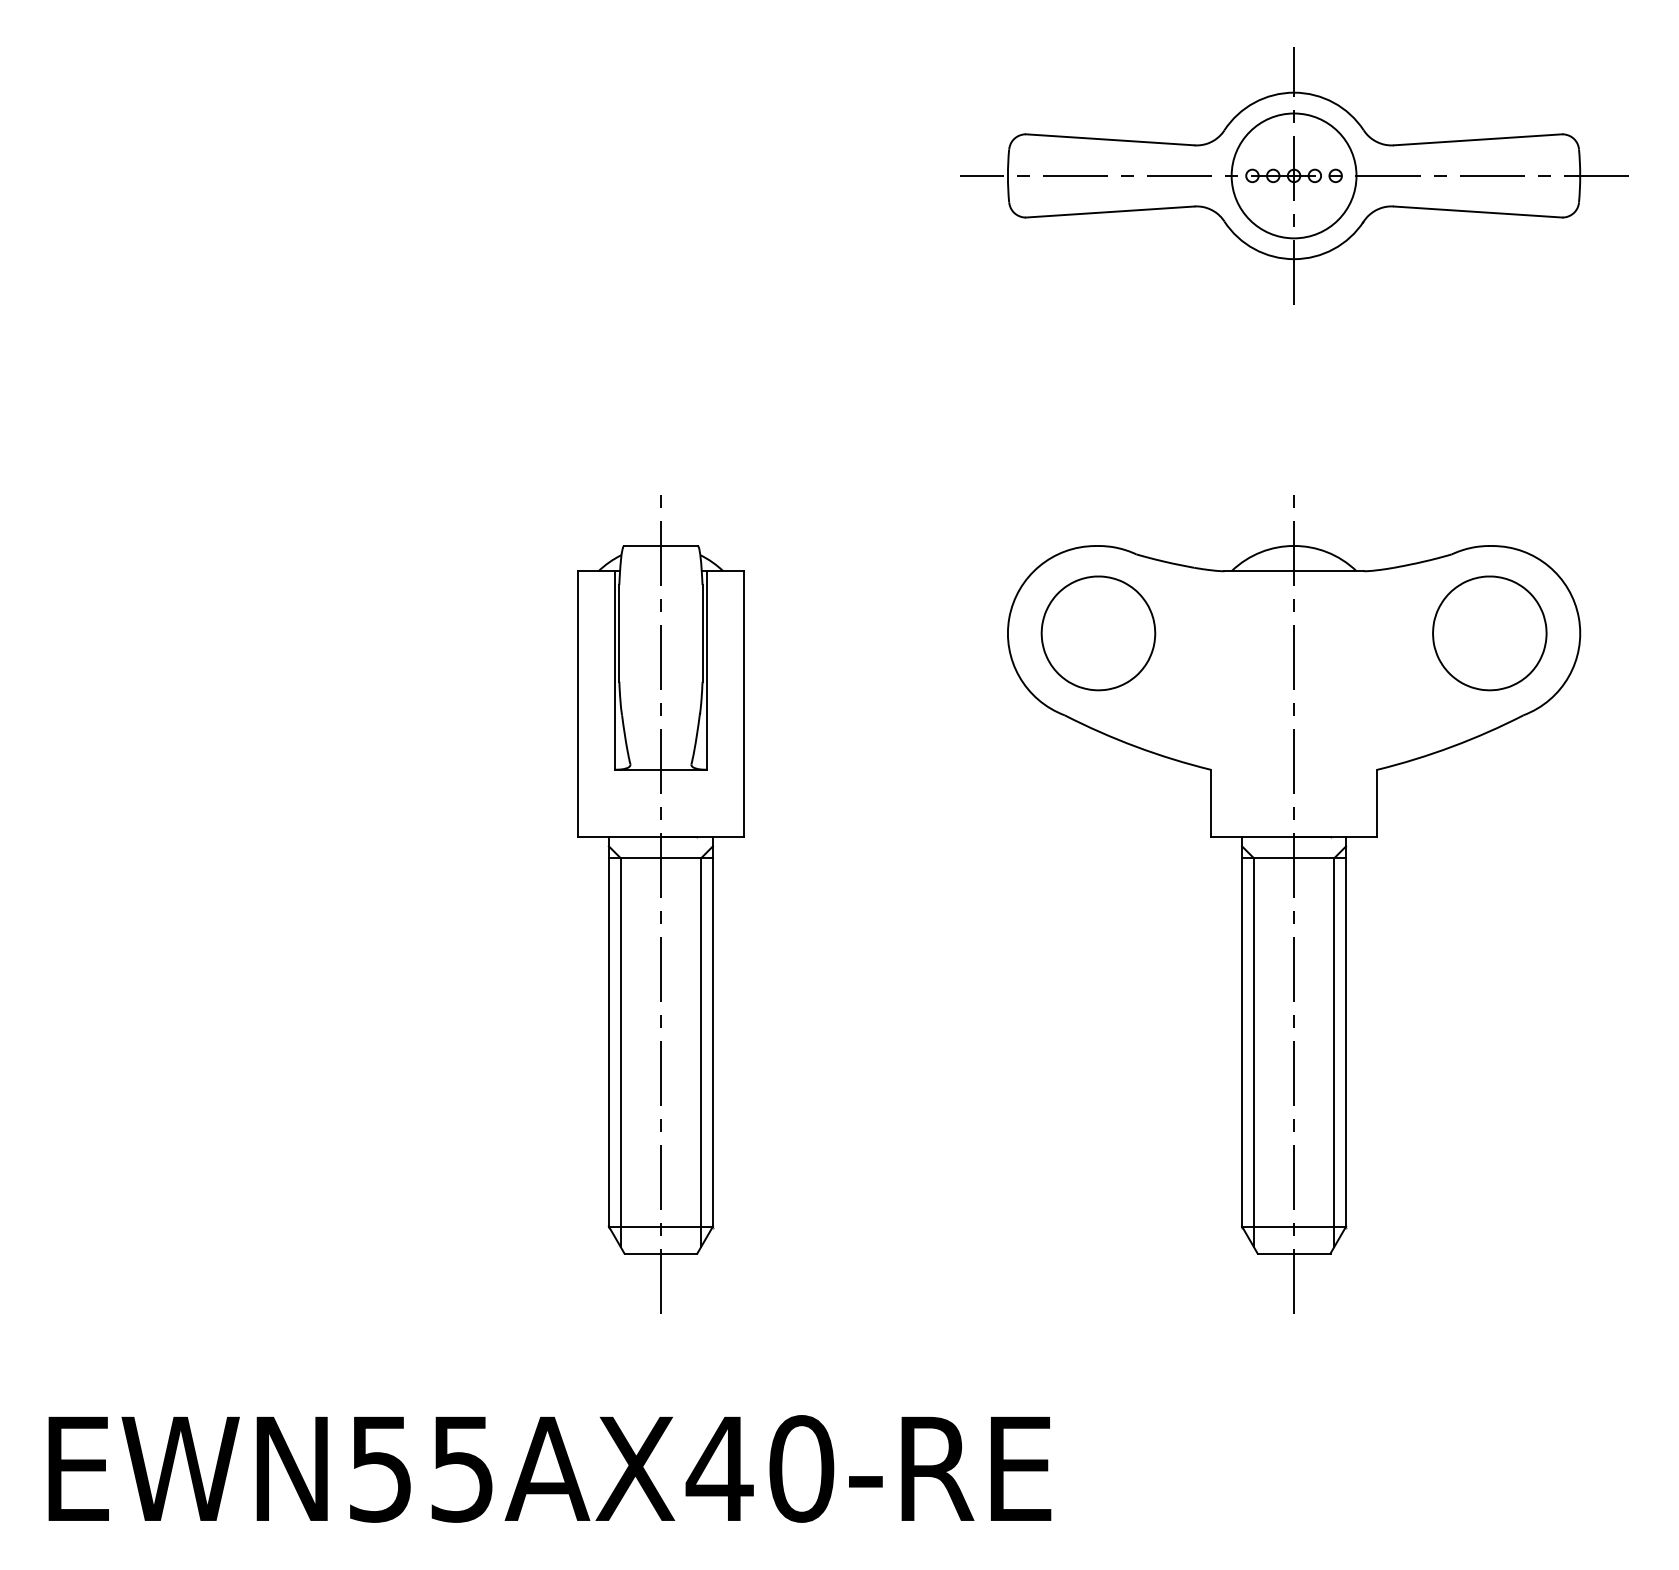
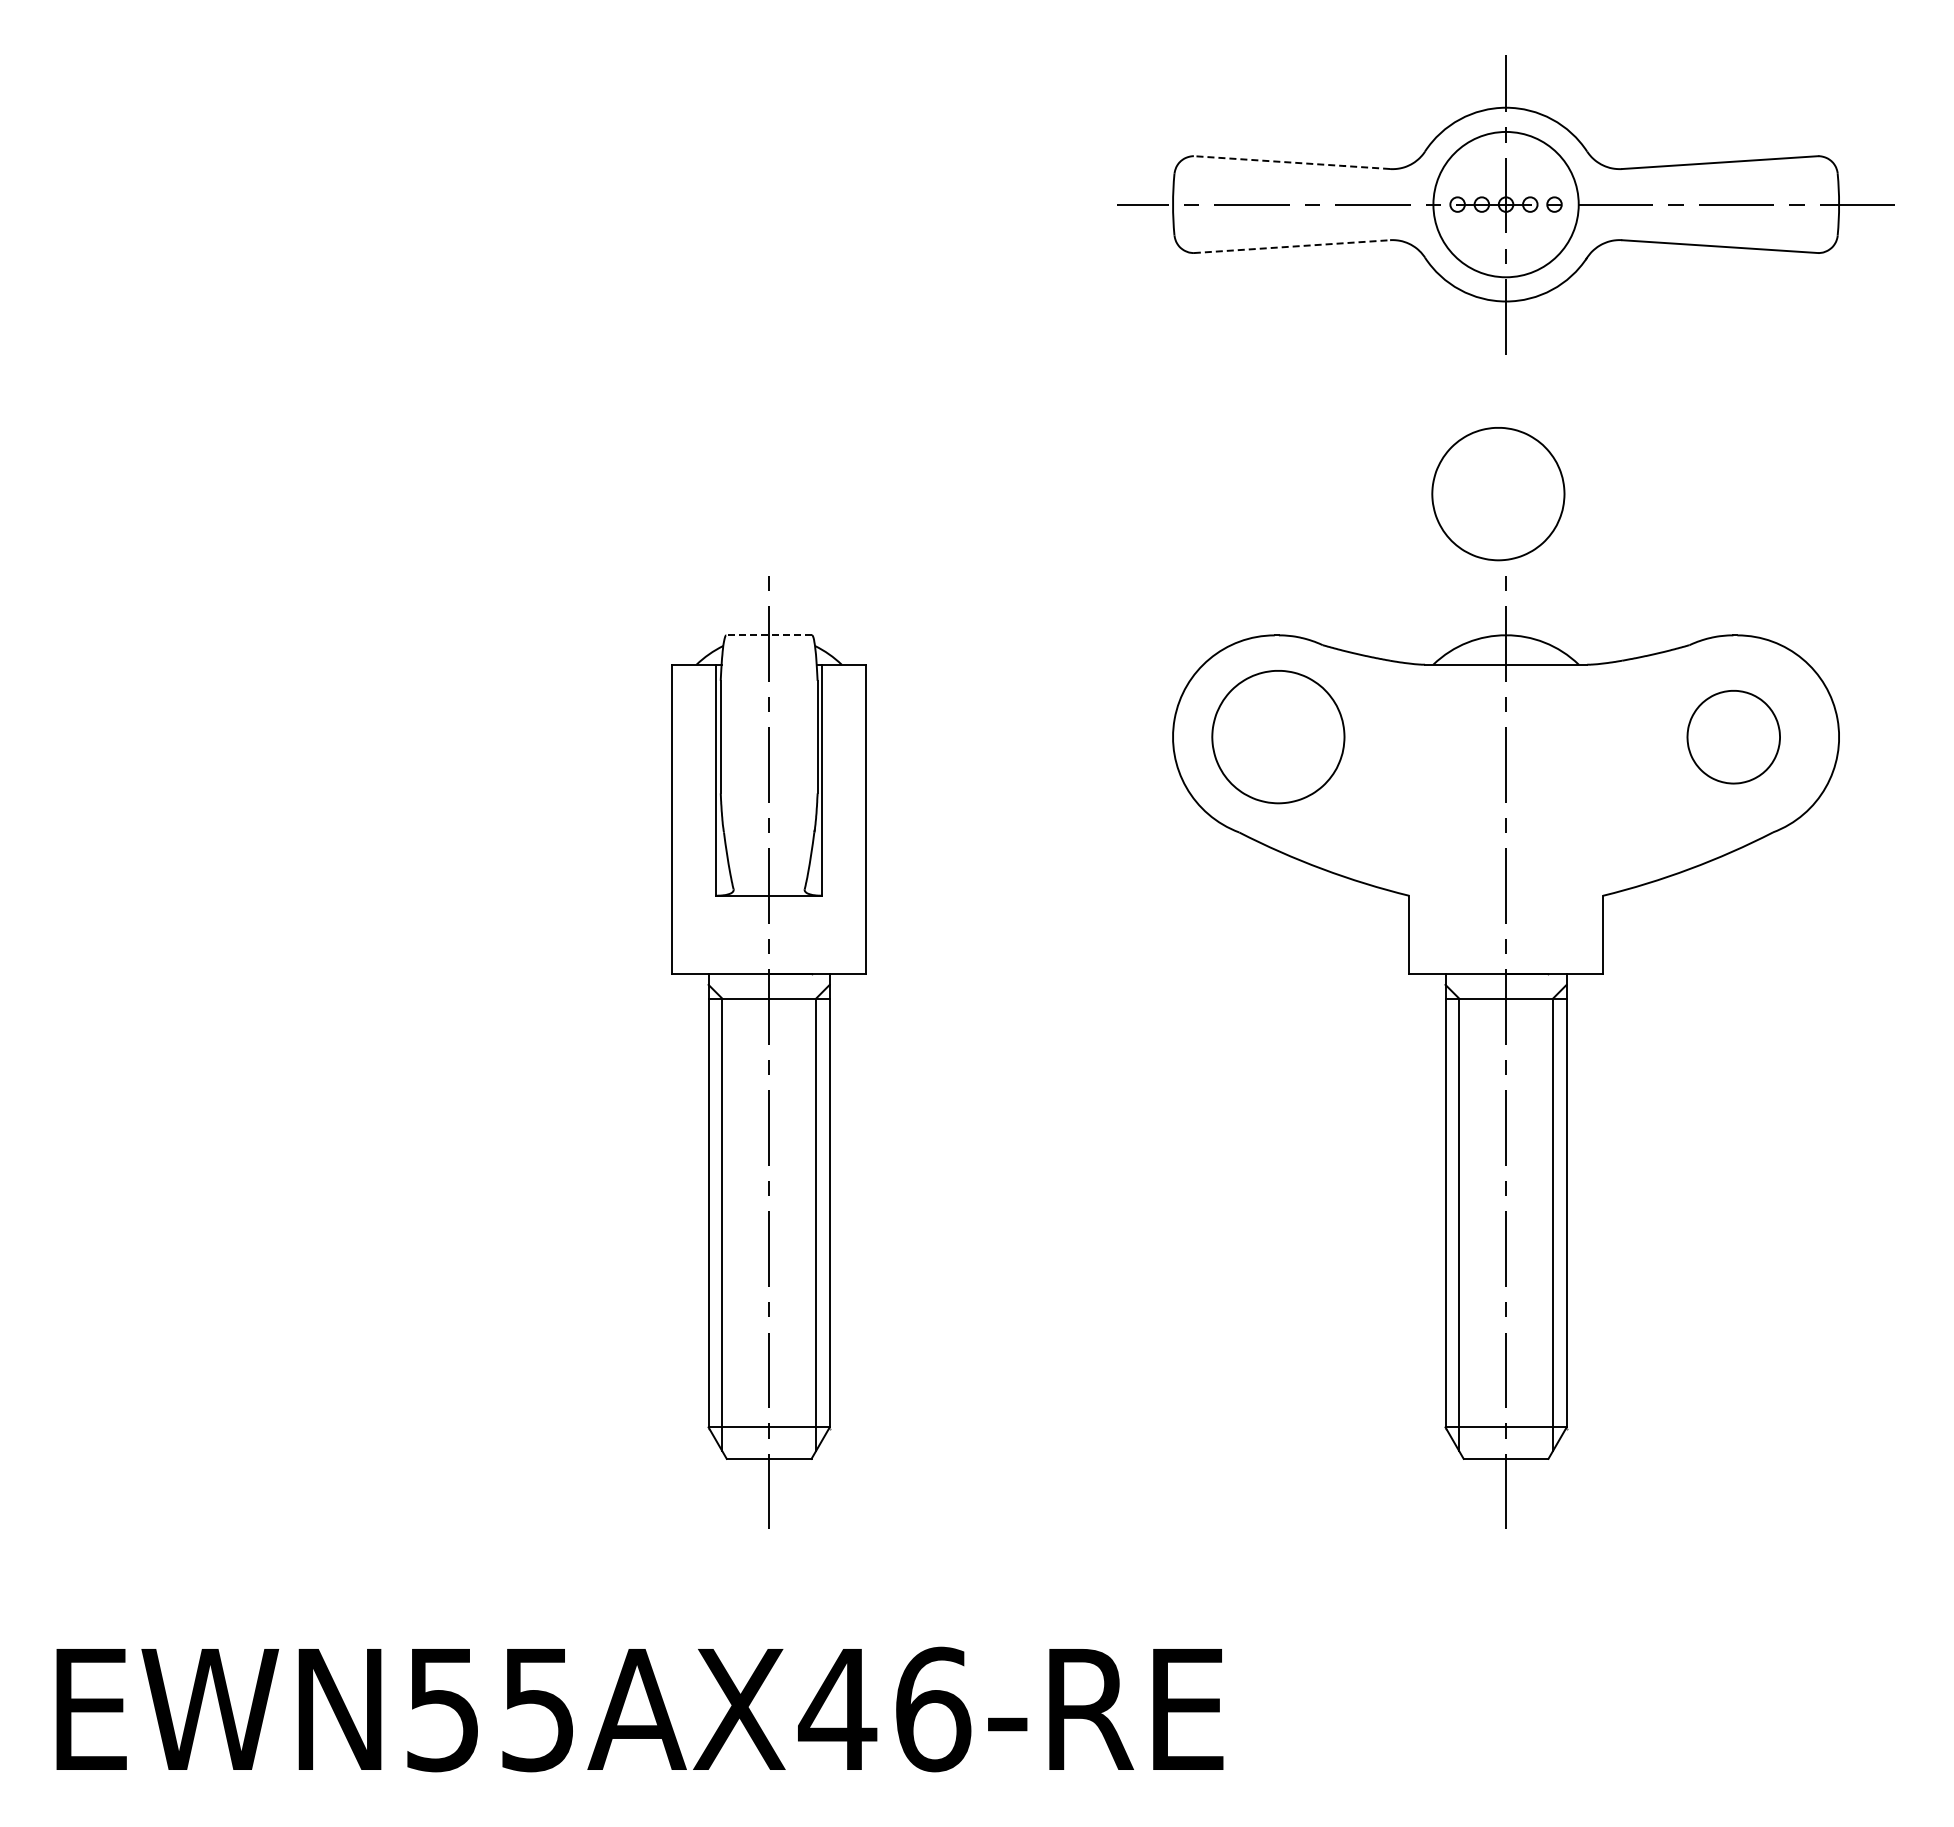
line: (1109, 139) -> (1291, 162), solid -> dashed
line: (1110, 211) -> (1292, 246), solid -> dashed
part: (1287, 424) -> (1498, 494), added
line: (661, 546) -> (769, 635), solid -> dashed
part: (1489, 633) -> (1733, 737), size x0.7
text: (802, 1468) -> (933, 1709), EWN55AX40-RE -> EWN55AX46-RE

